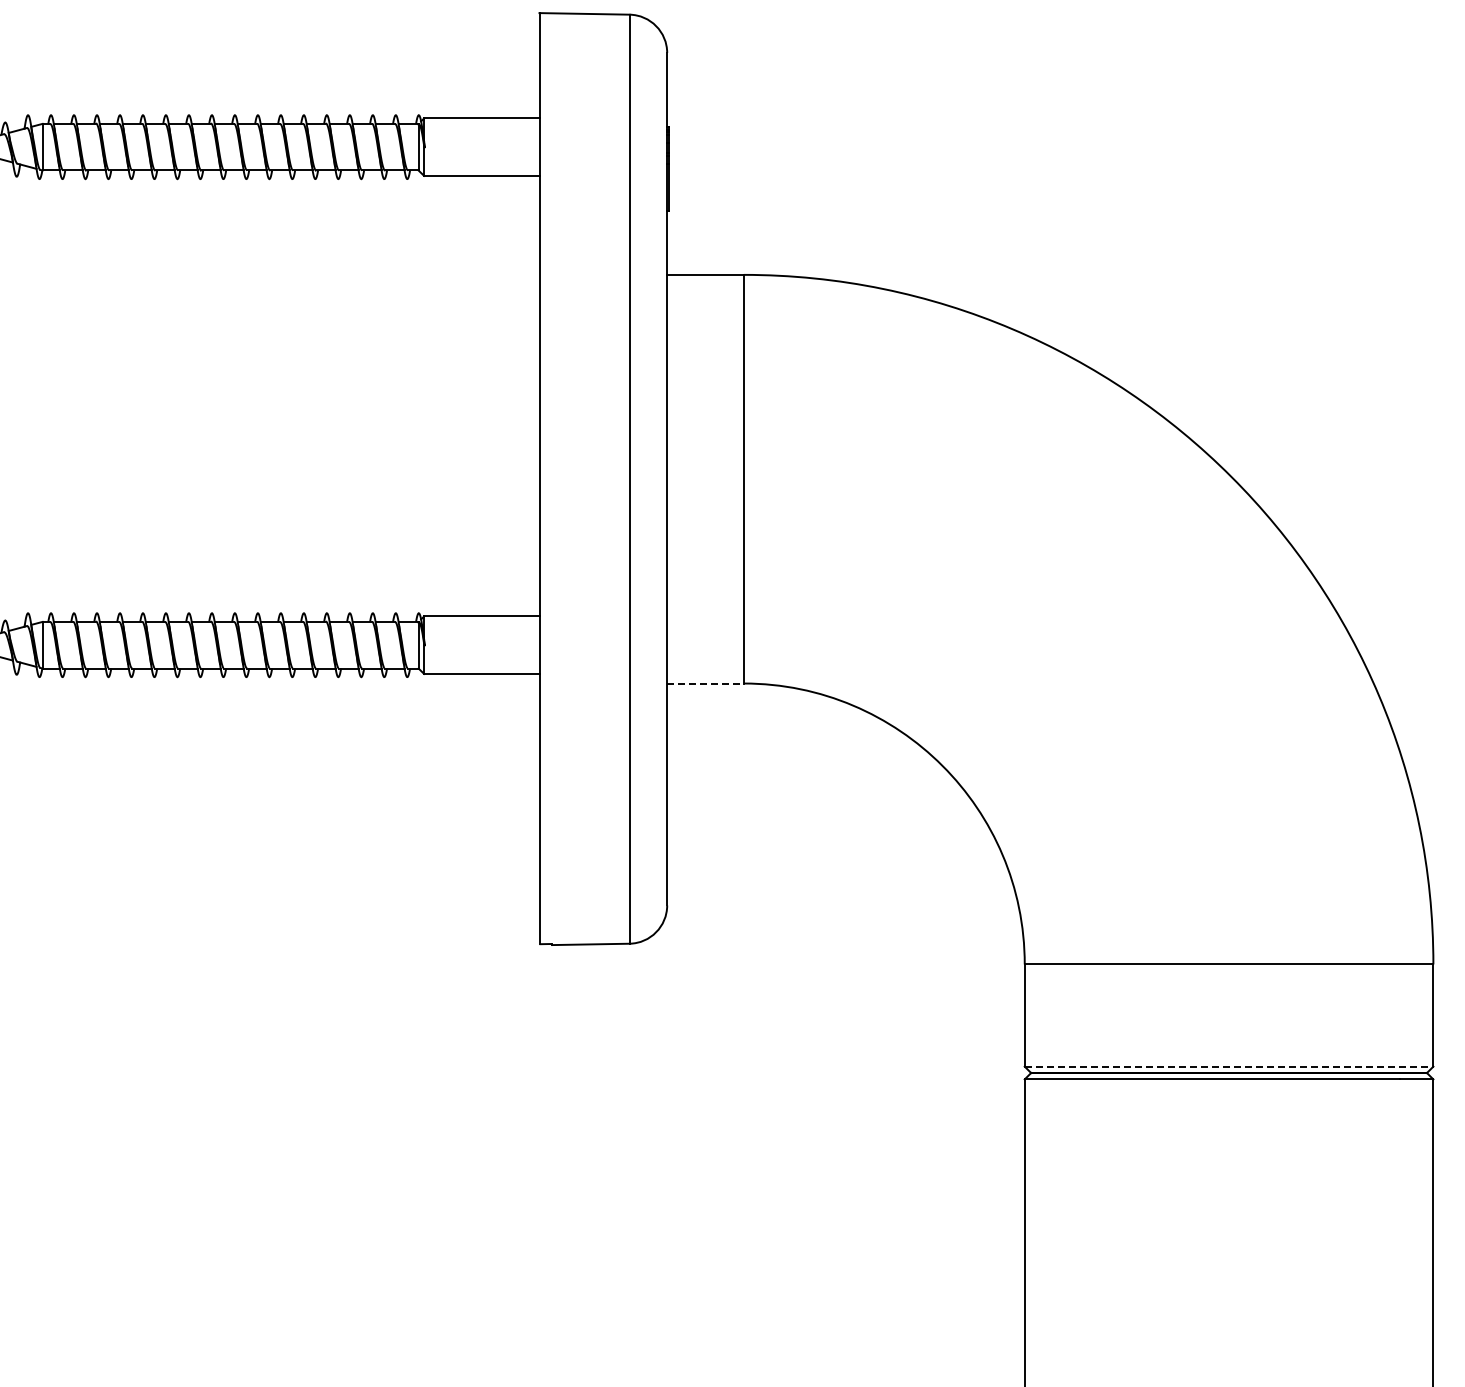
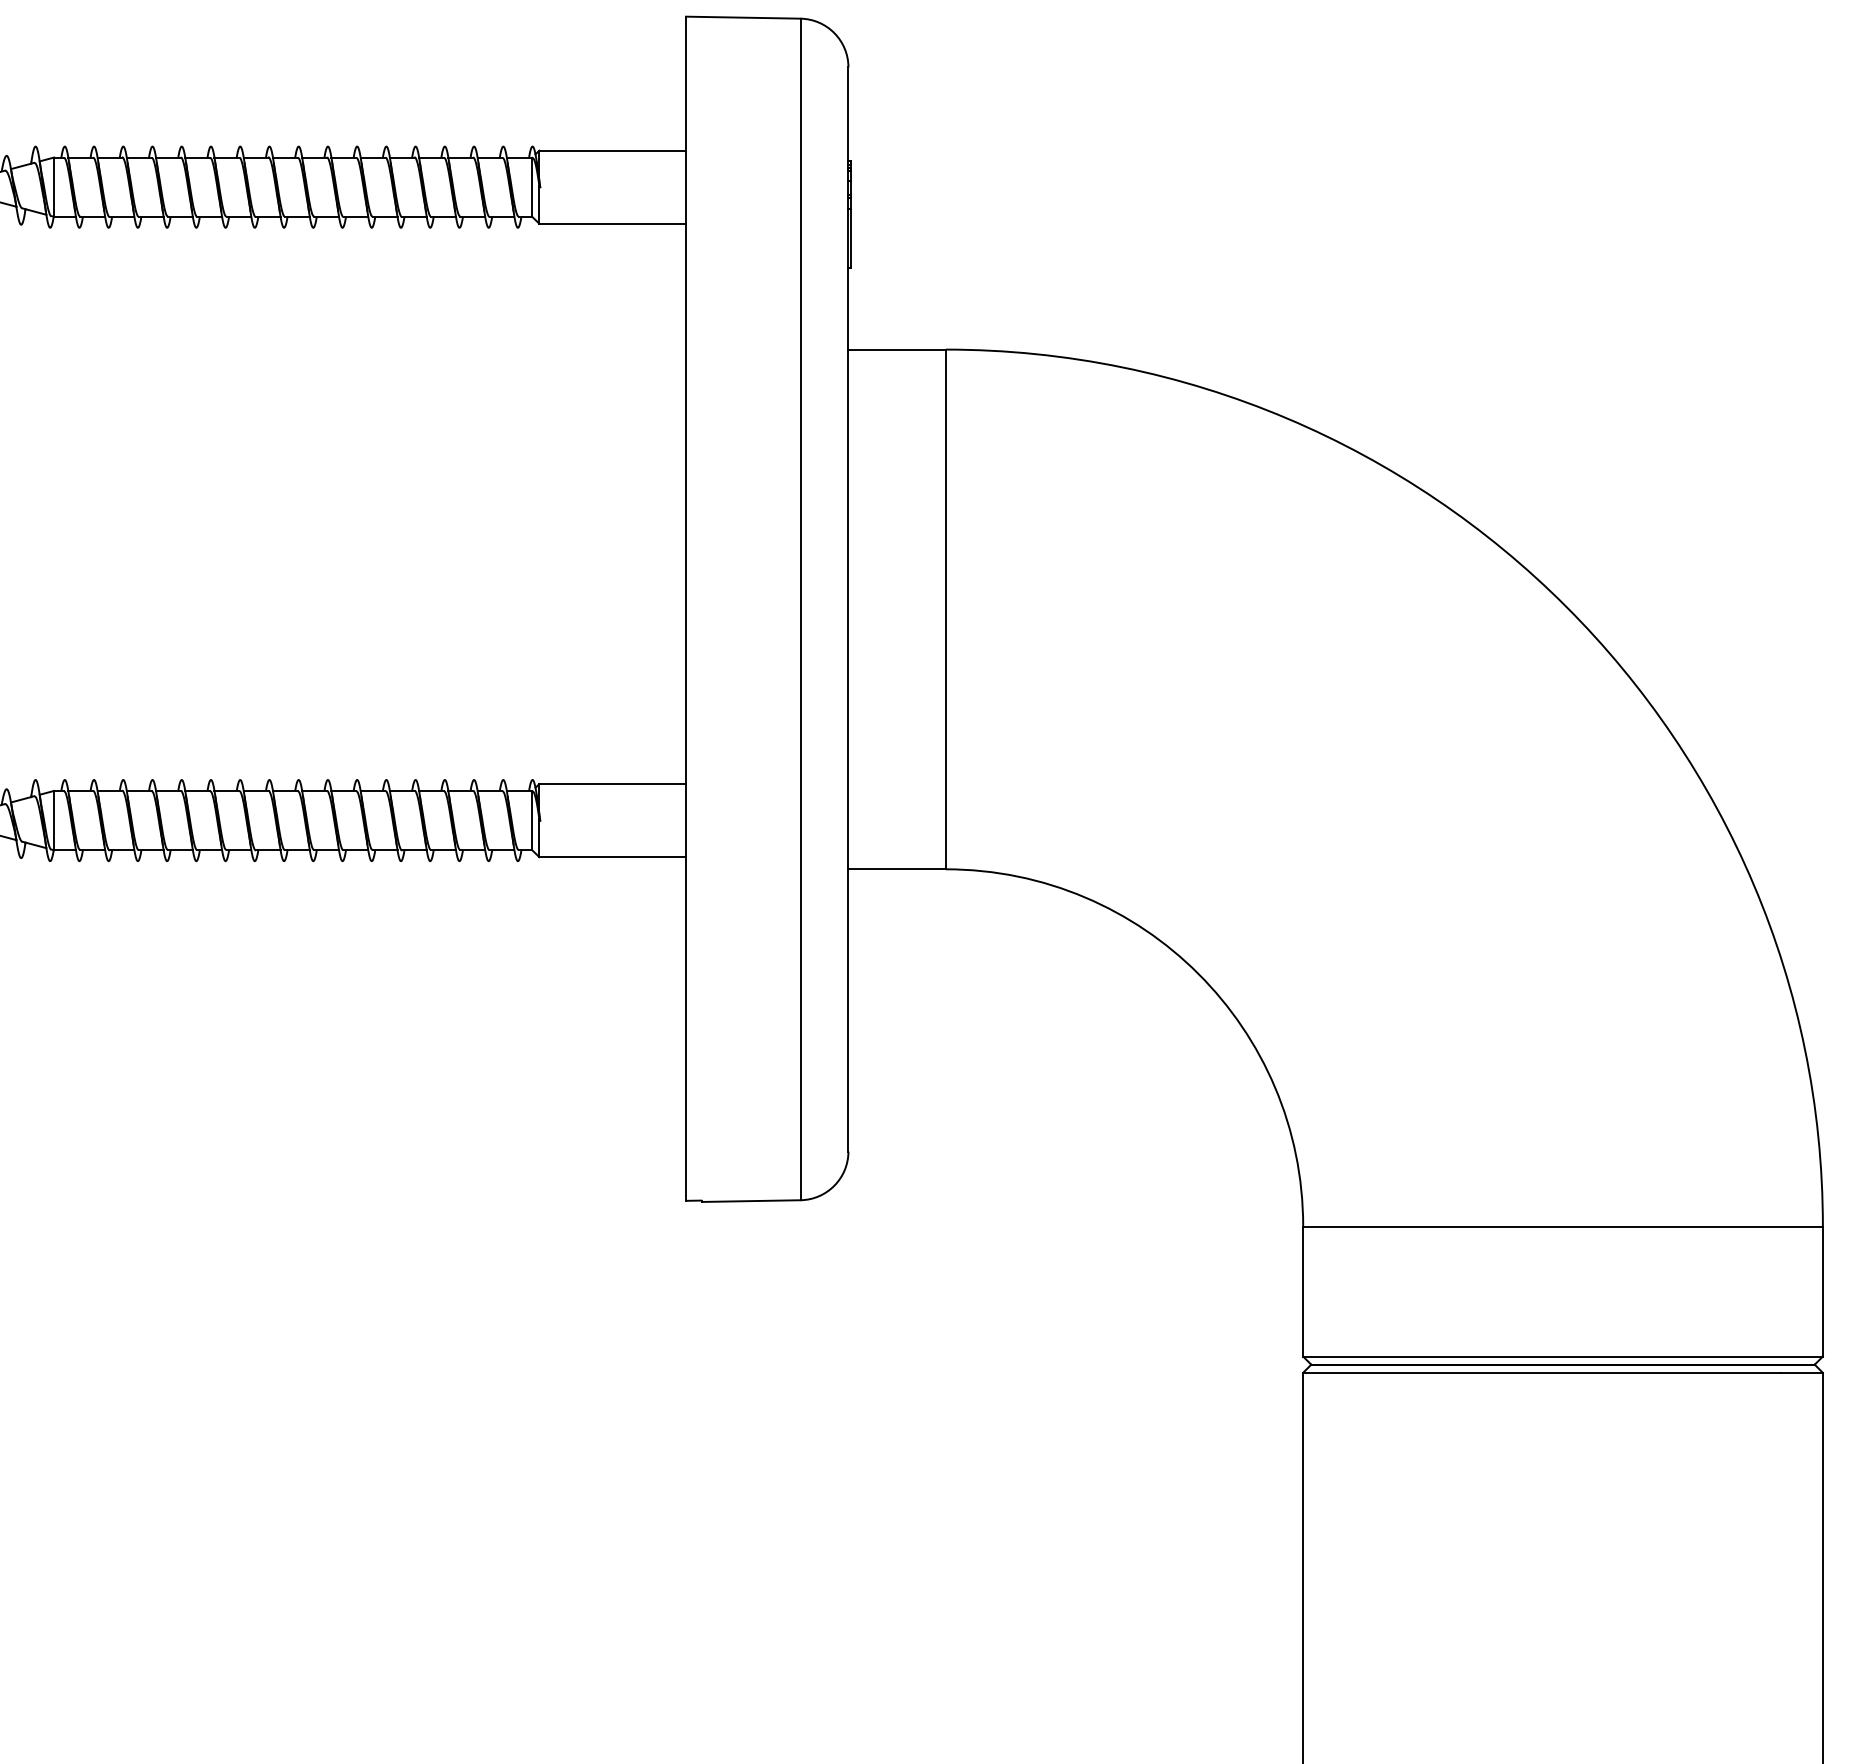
line: (706, 683) -> (898, 869), dashed -> solid
line: (1229, 1066) -> (1563, 1356), dashed -> solid

